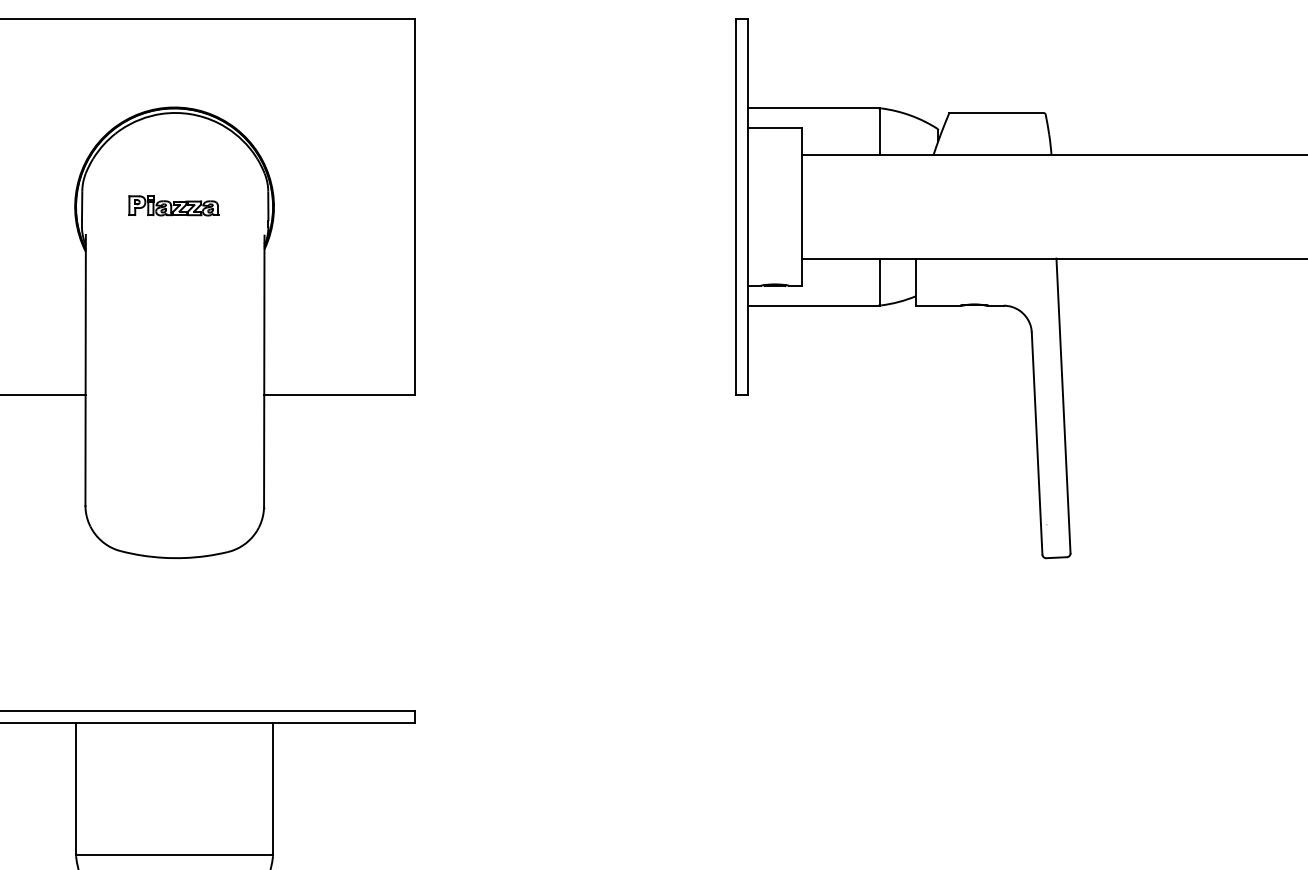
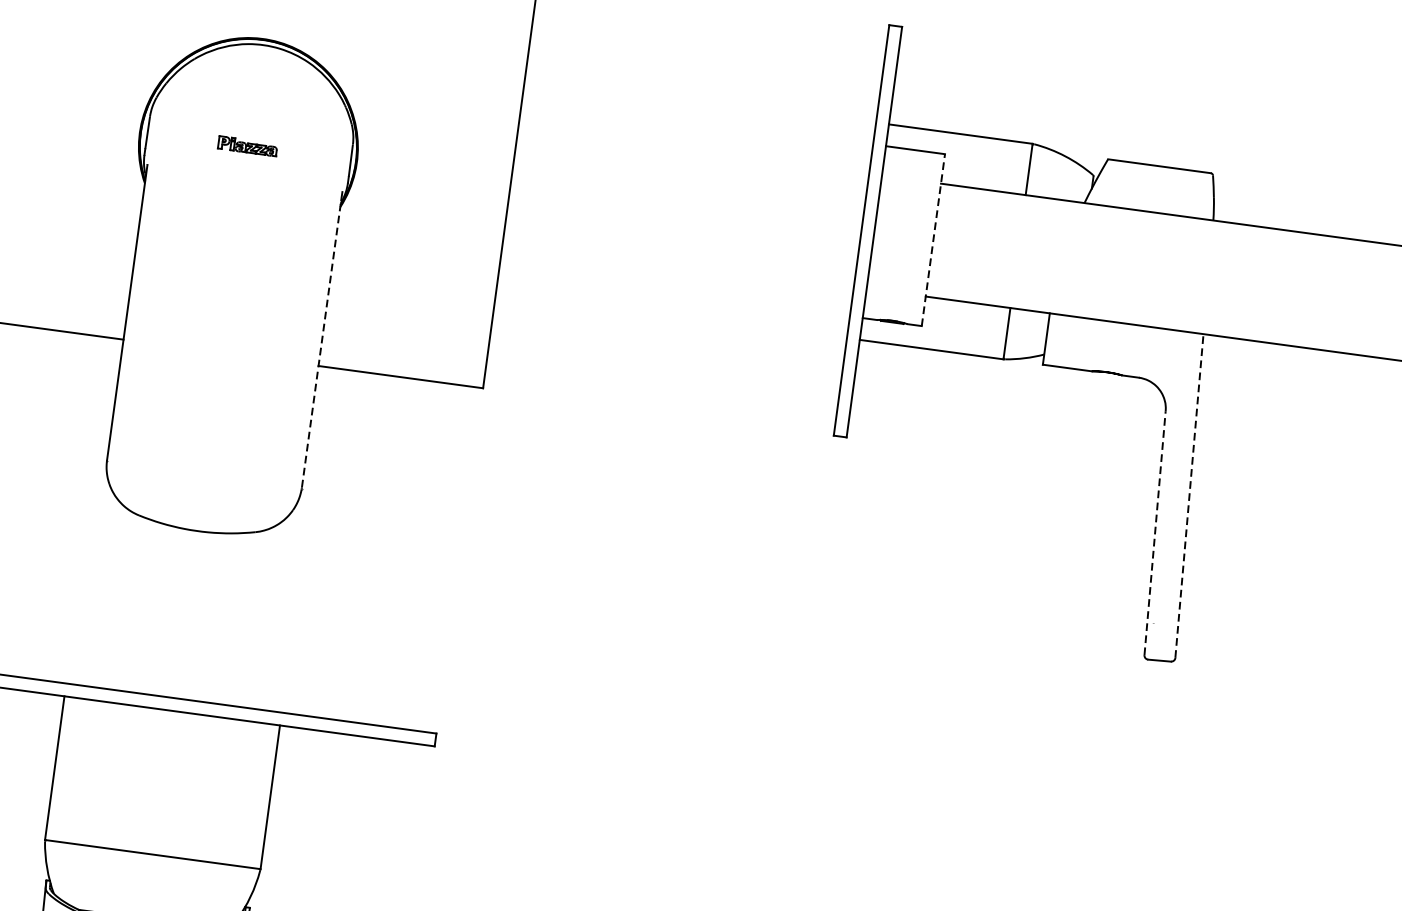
part: (173, 205) -> (247, 145), size x0.6
line: (802, 206) -> (933, 239), solid -> dashed
line: (264, 374) -> (321, 343), solid -> dashed
line: (1063, 405) -> (1189, 495), solid -> dashed
line: (1037, 443) -> (1155, 533), solid -> dashed

